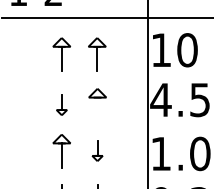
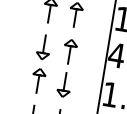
part: (61, 105) -> (43, 47), size x1.67
line: (97, 109) -> (69, 54), added
part: (97, 151) -> (64, 85), size x1.67

